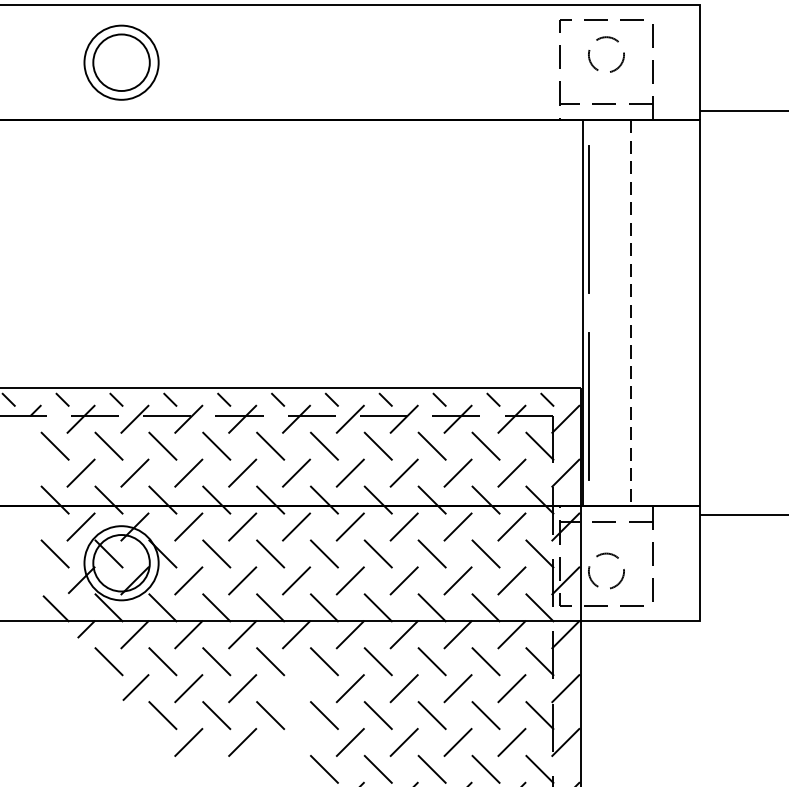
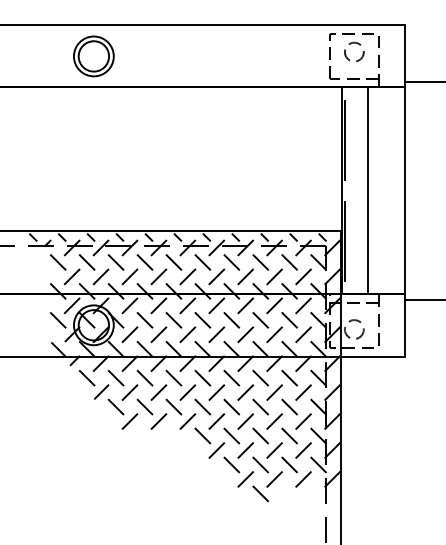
line: (630, 312) -> (367, 190), dashed -> solid
line: (295, 688) -> (187, 392), added
line: (295, 742) -> (187, 421), added

